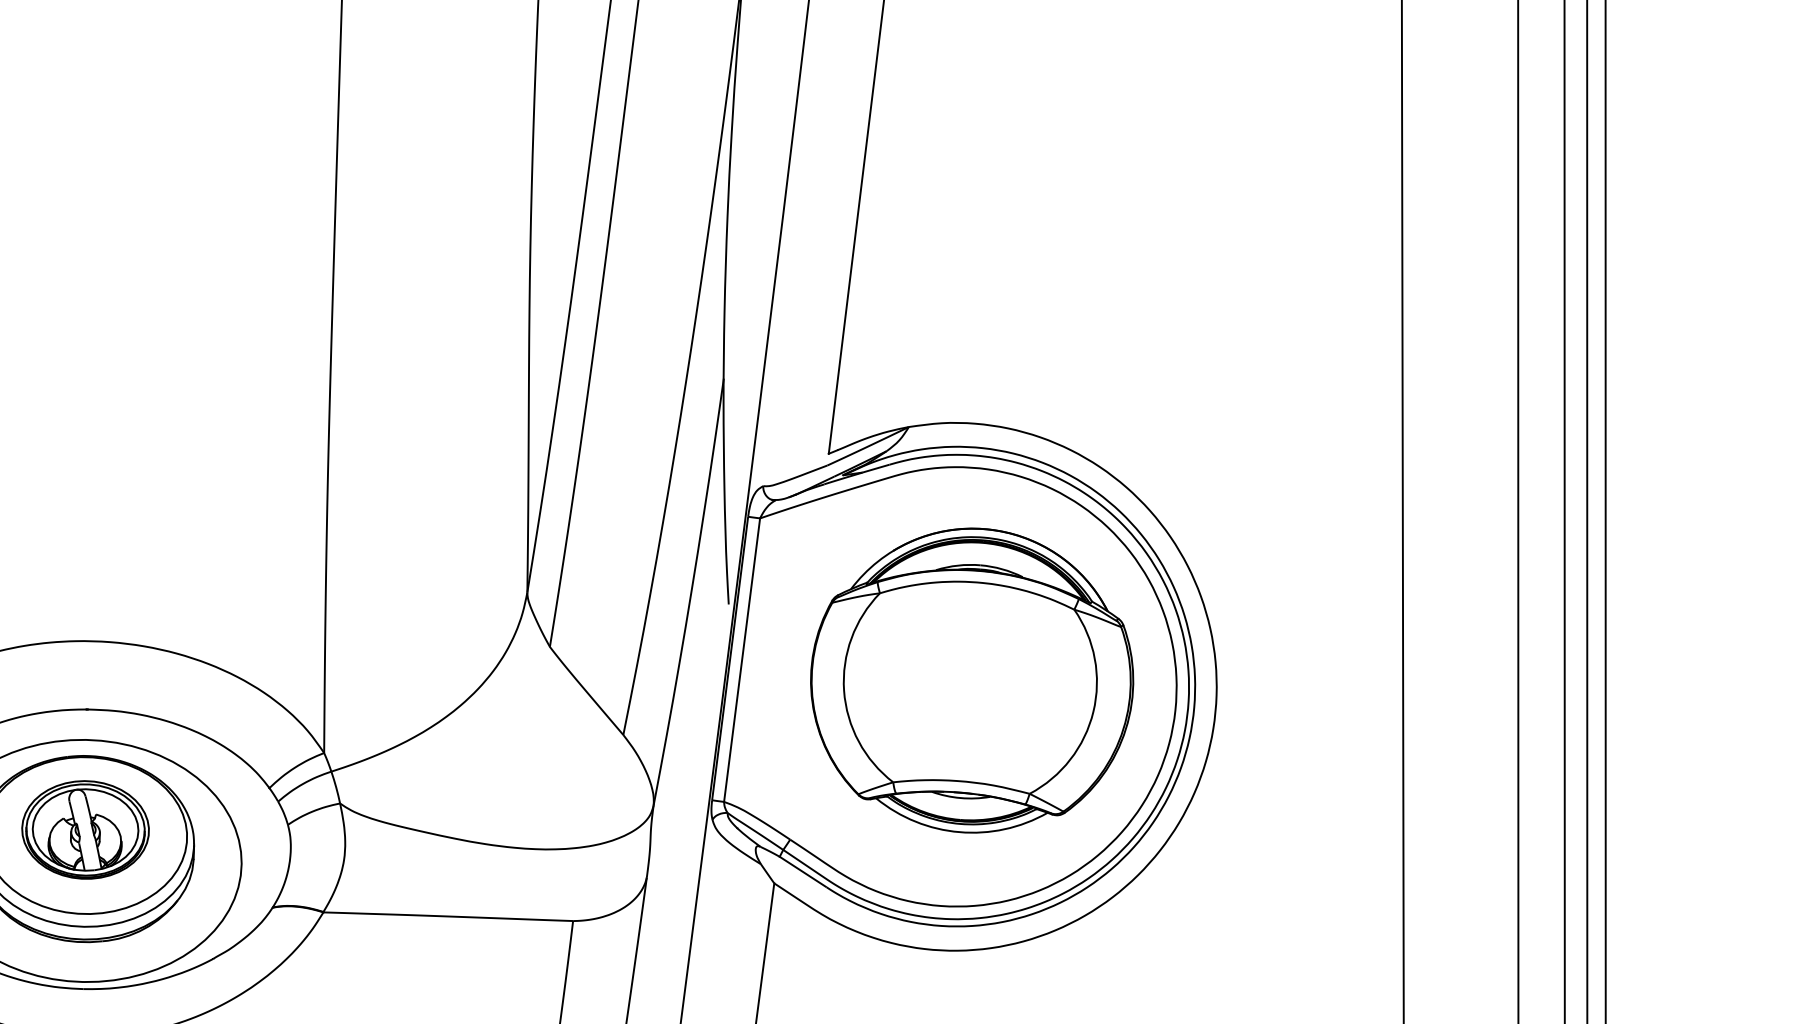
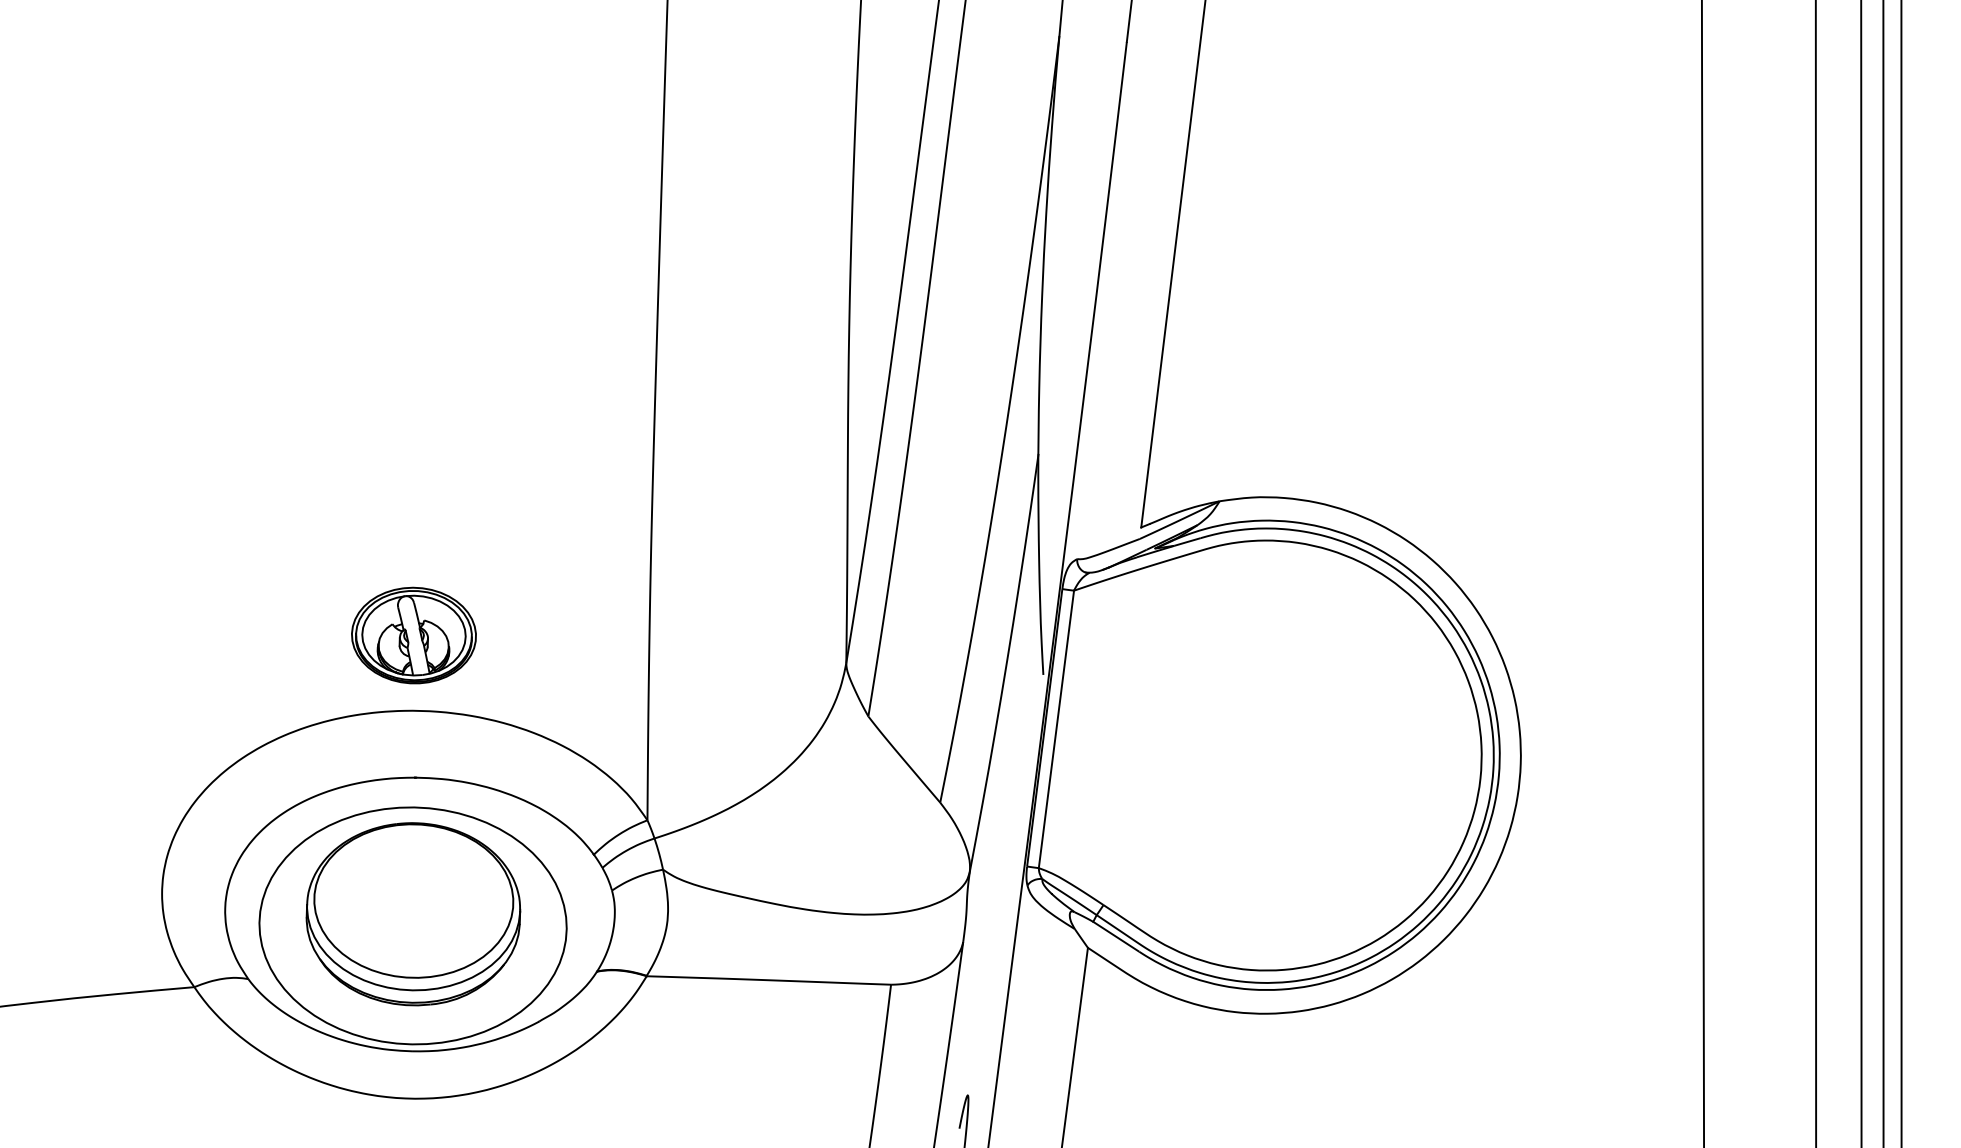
part: (972, 680) -> (1281, 749), removed
part: (85, 829) -> (413, 635), moved

